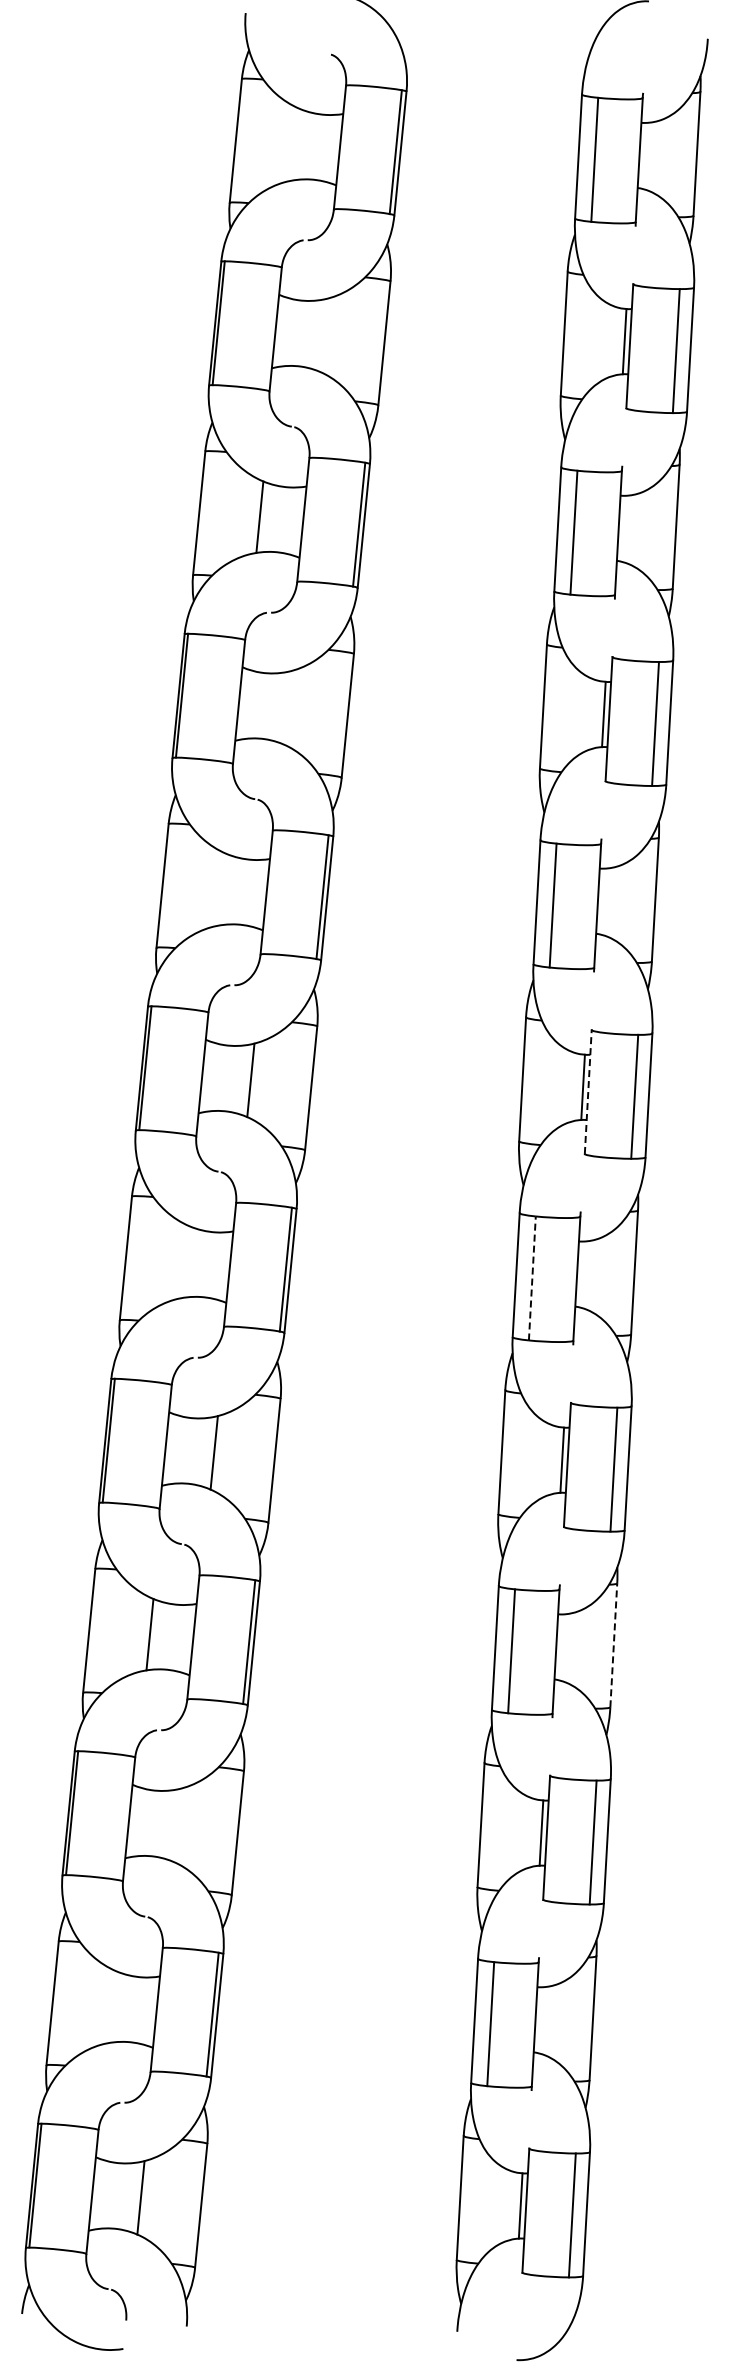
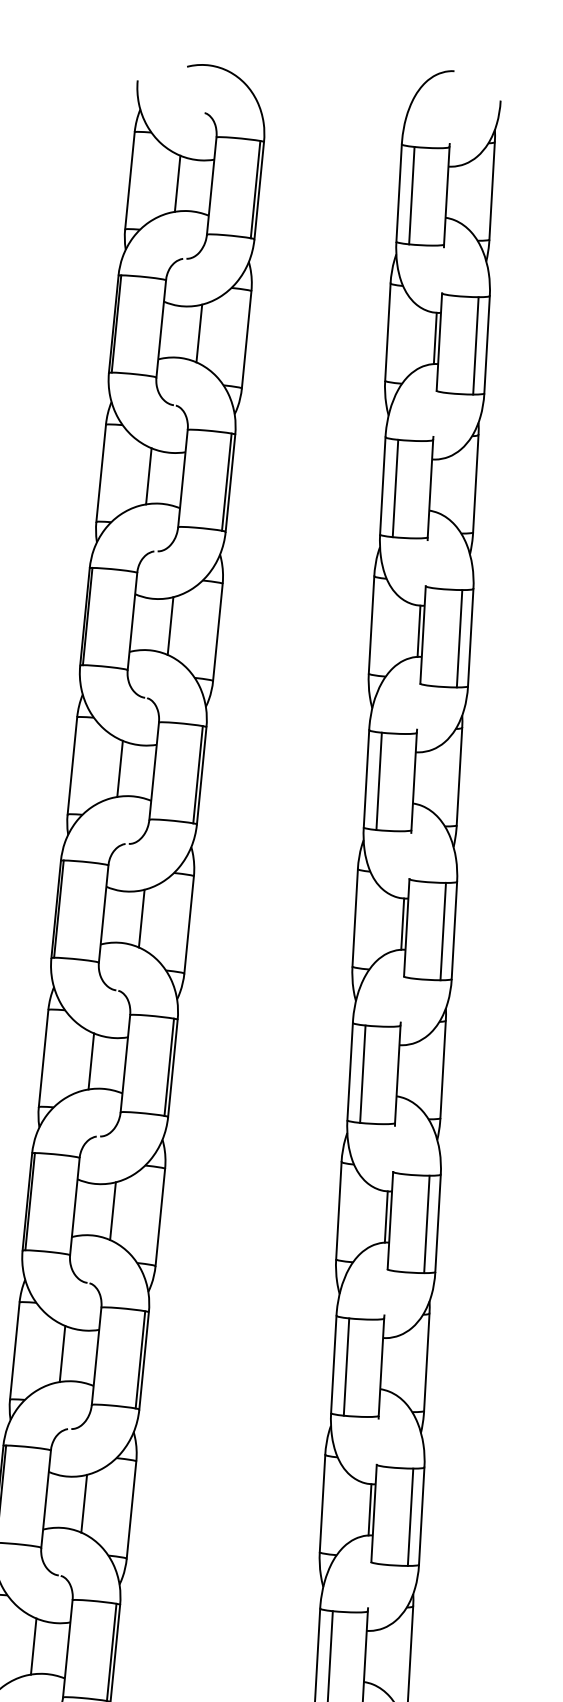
line: (296, 144) -> (177, 183), added
line: (323, 335) -> (198, 333), added
line: (287, 707) -> (170, 625), added
line: (222, 889) -> (119, 768), added
line: (588, 1091) -> (406, 927), dashed -> solid
line: (186, 1261) -> (91, 1060), added
line: (532, 1277) -> (362, 1073), dashed -> solid
line: (613, 1644) -> (426, 1361), dashed -> solid
line: (177, 1825) -> (84, 1503), added
line: (112, 2006) -> (33, 1646), added

